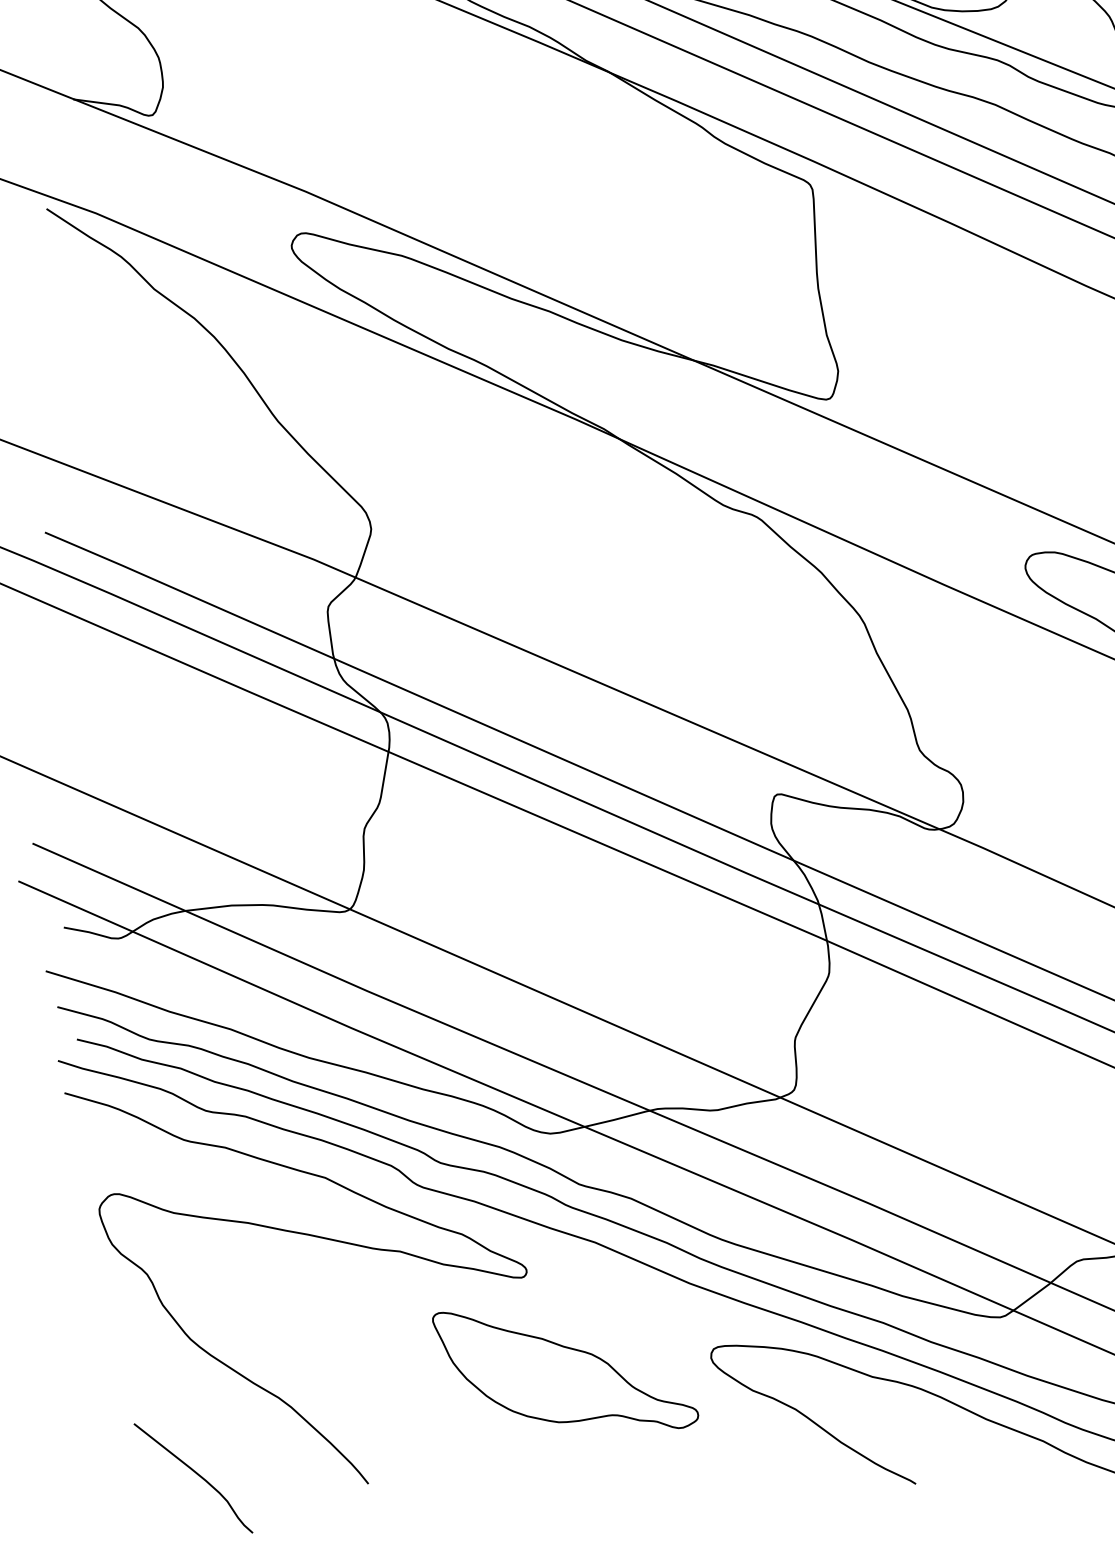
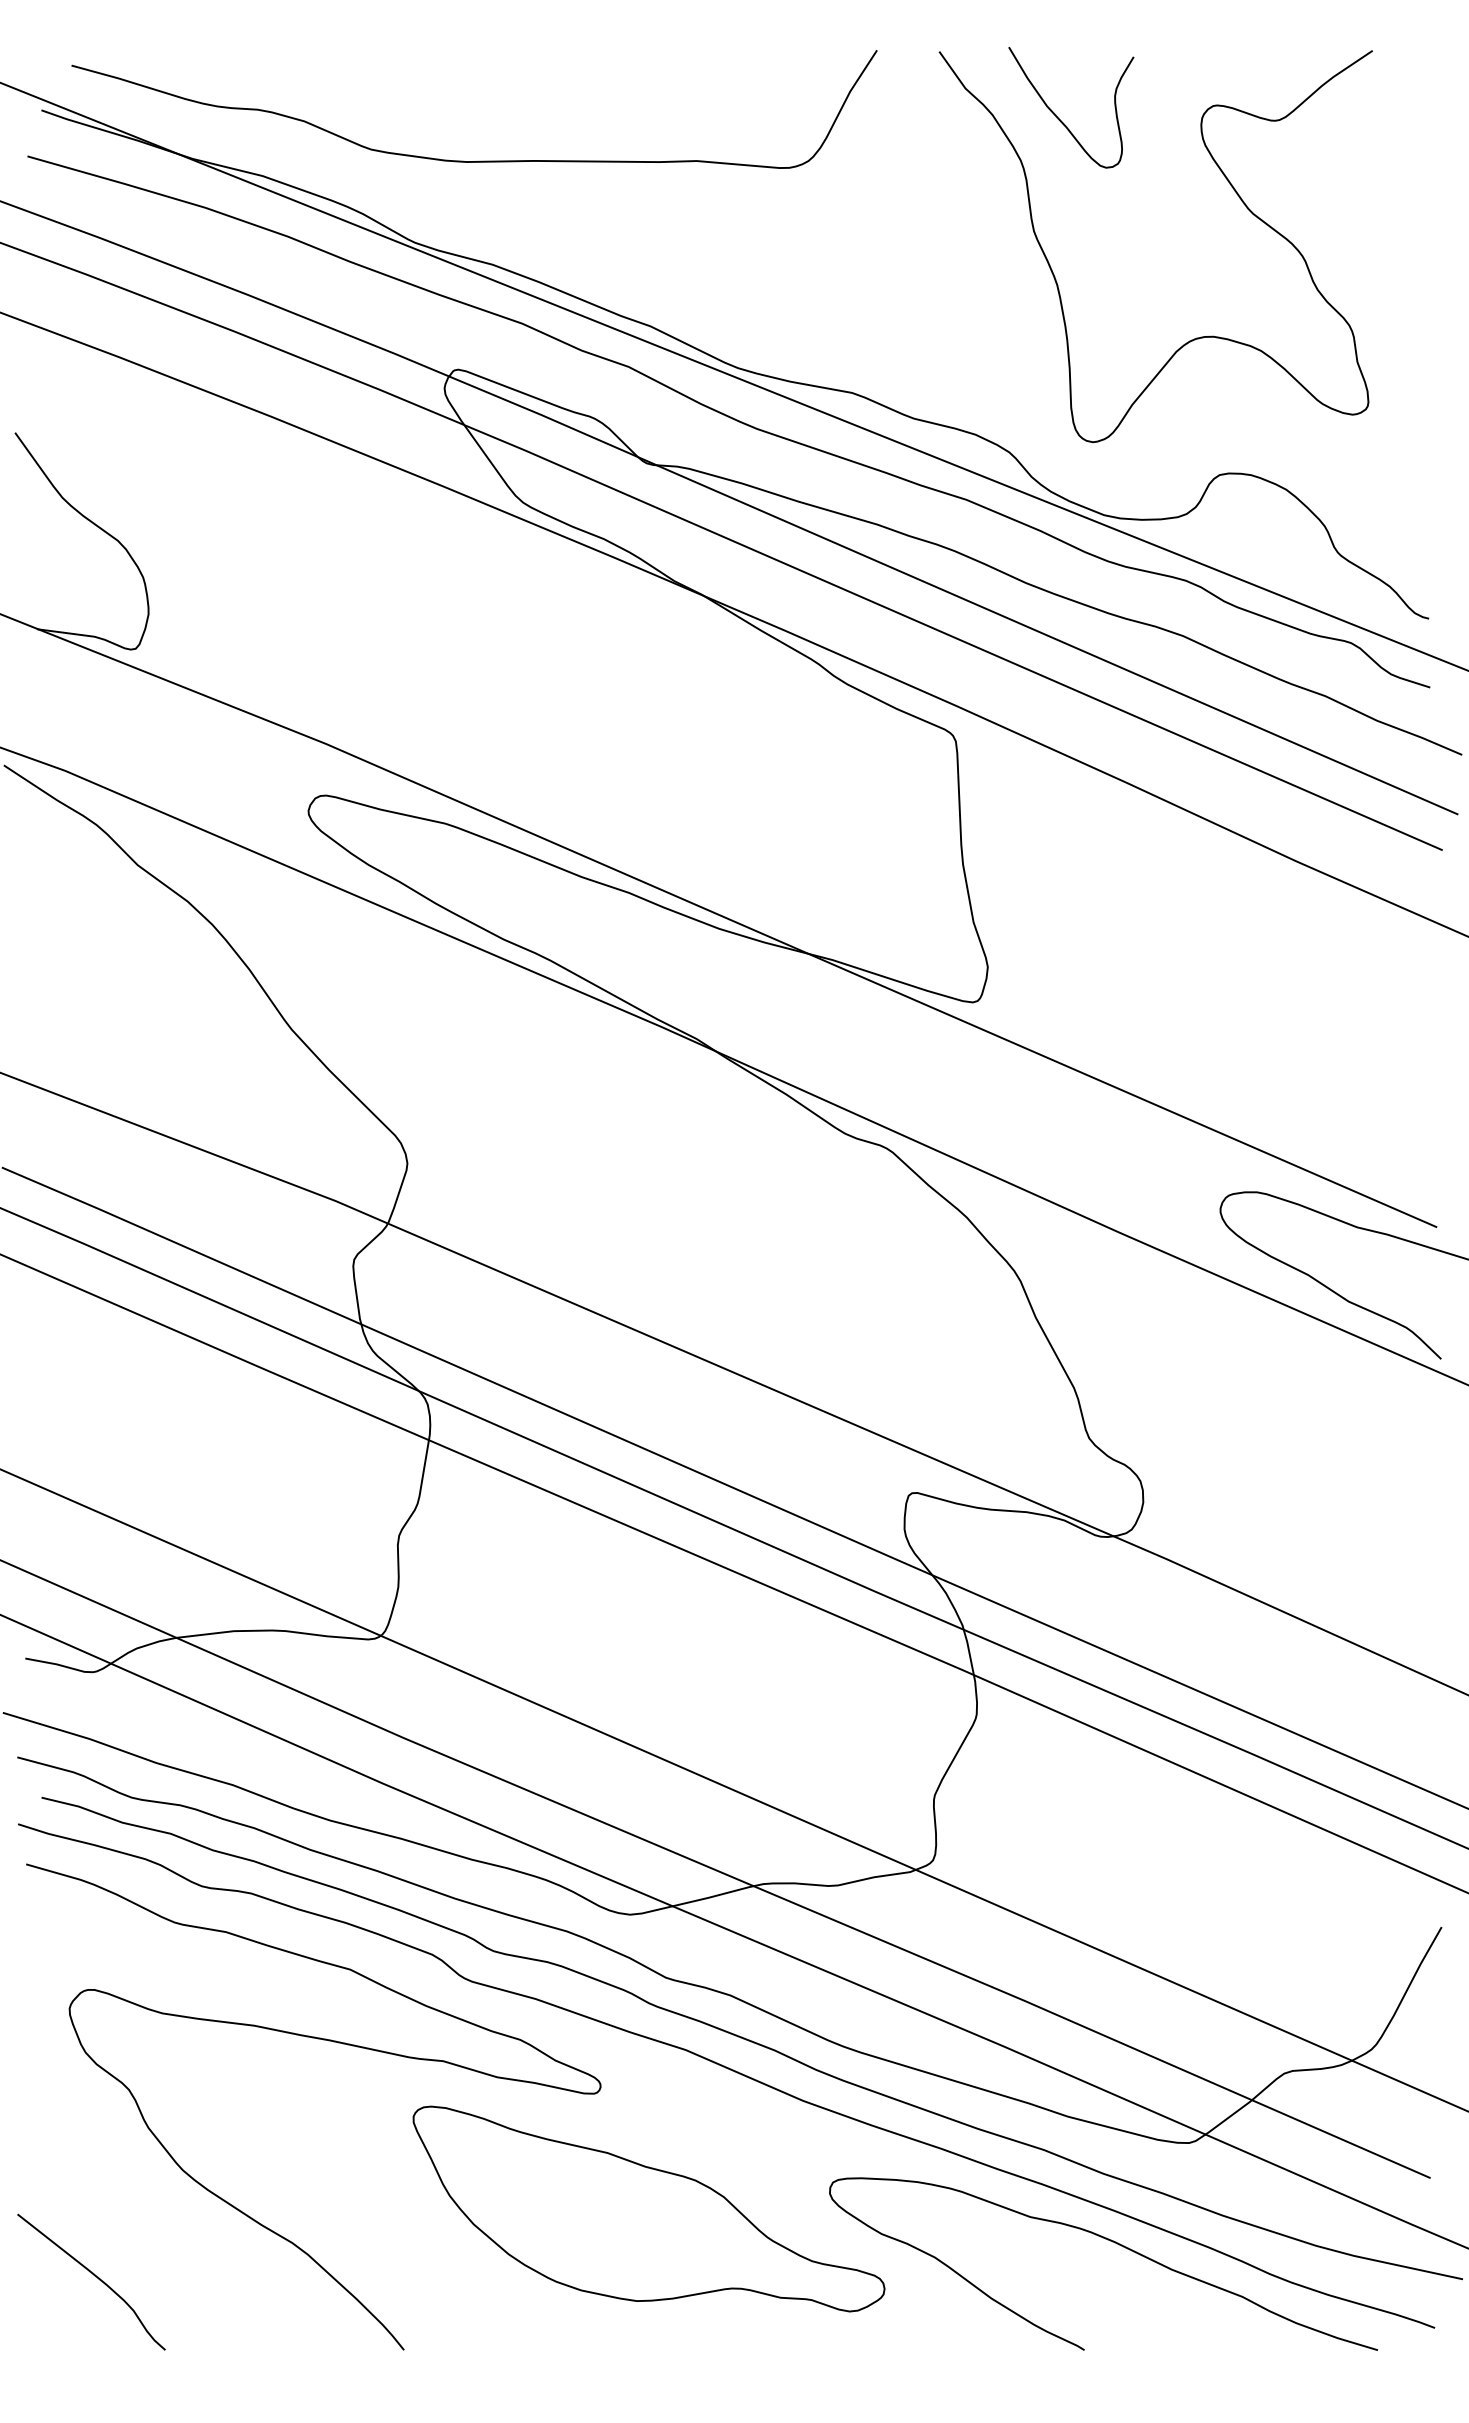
part: (565, 1370) -> (648, 2208), size x1.43
curve: (195, 1473) -> (94, 2276), moved

